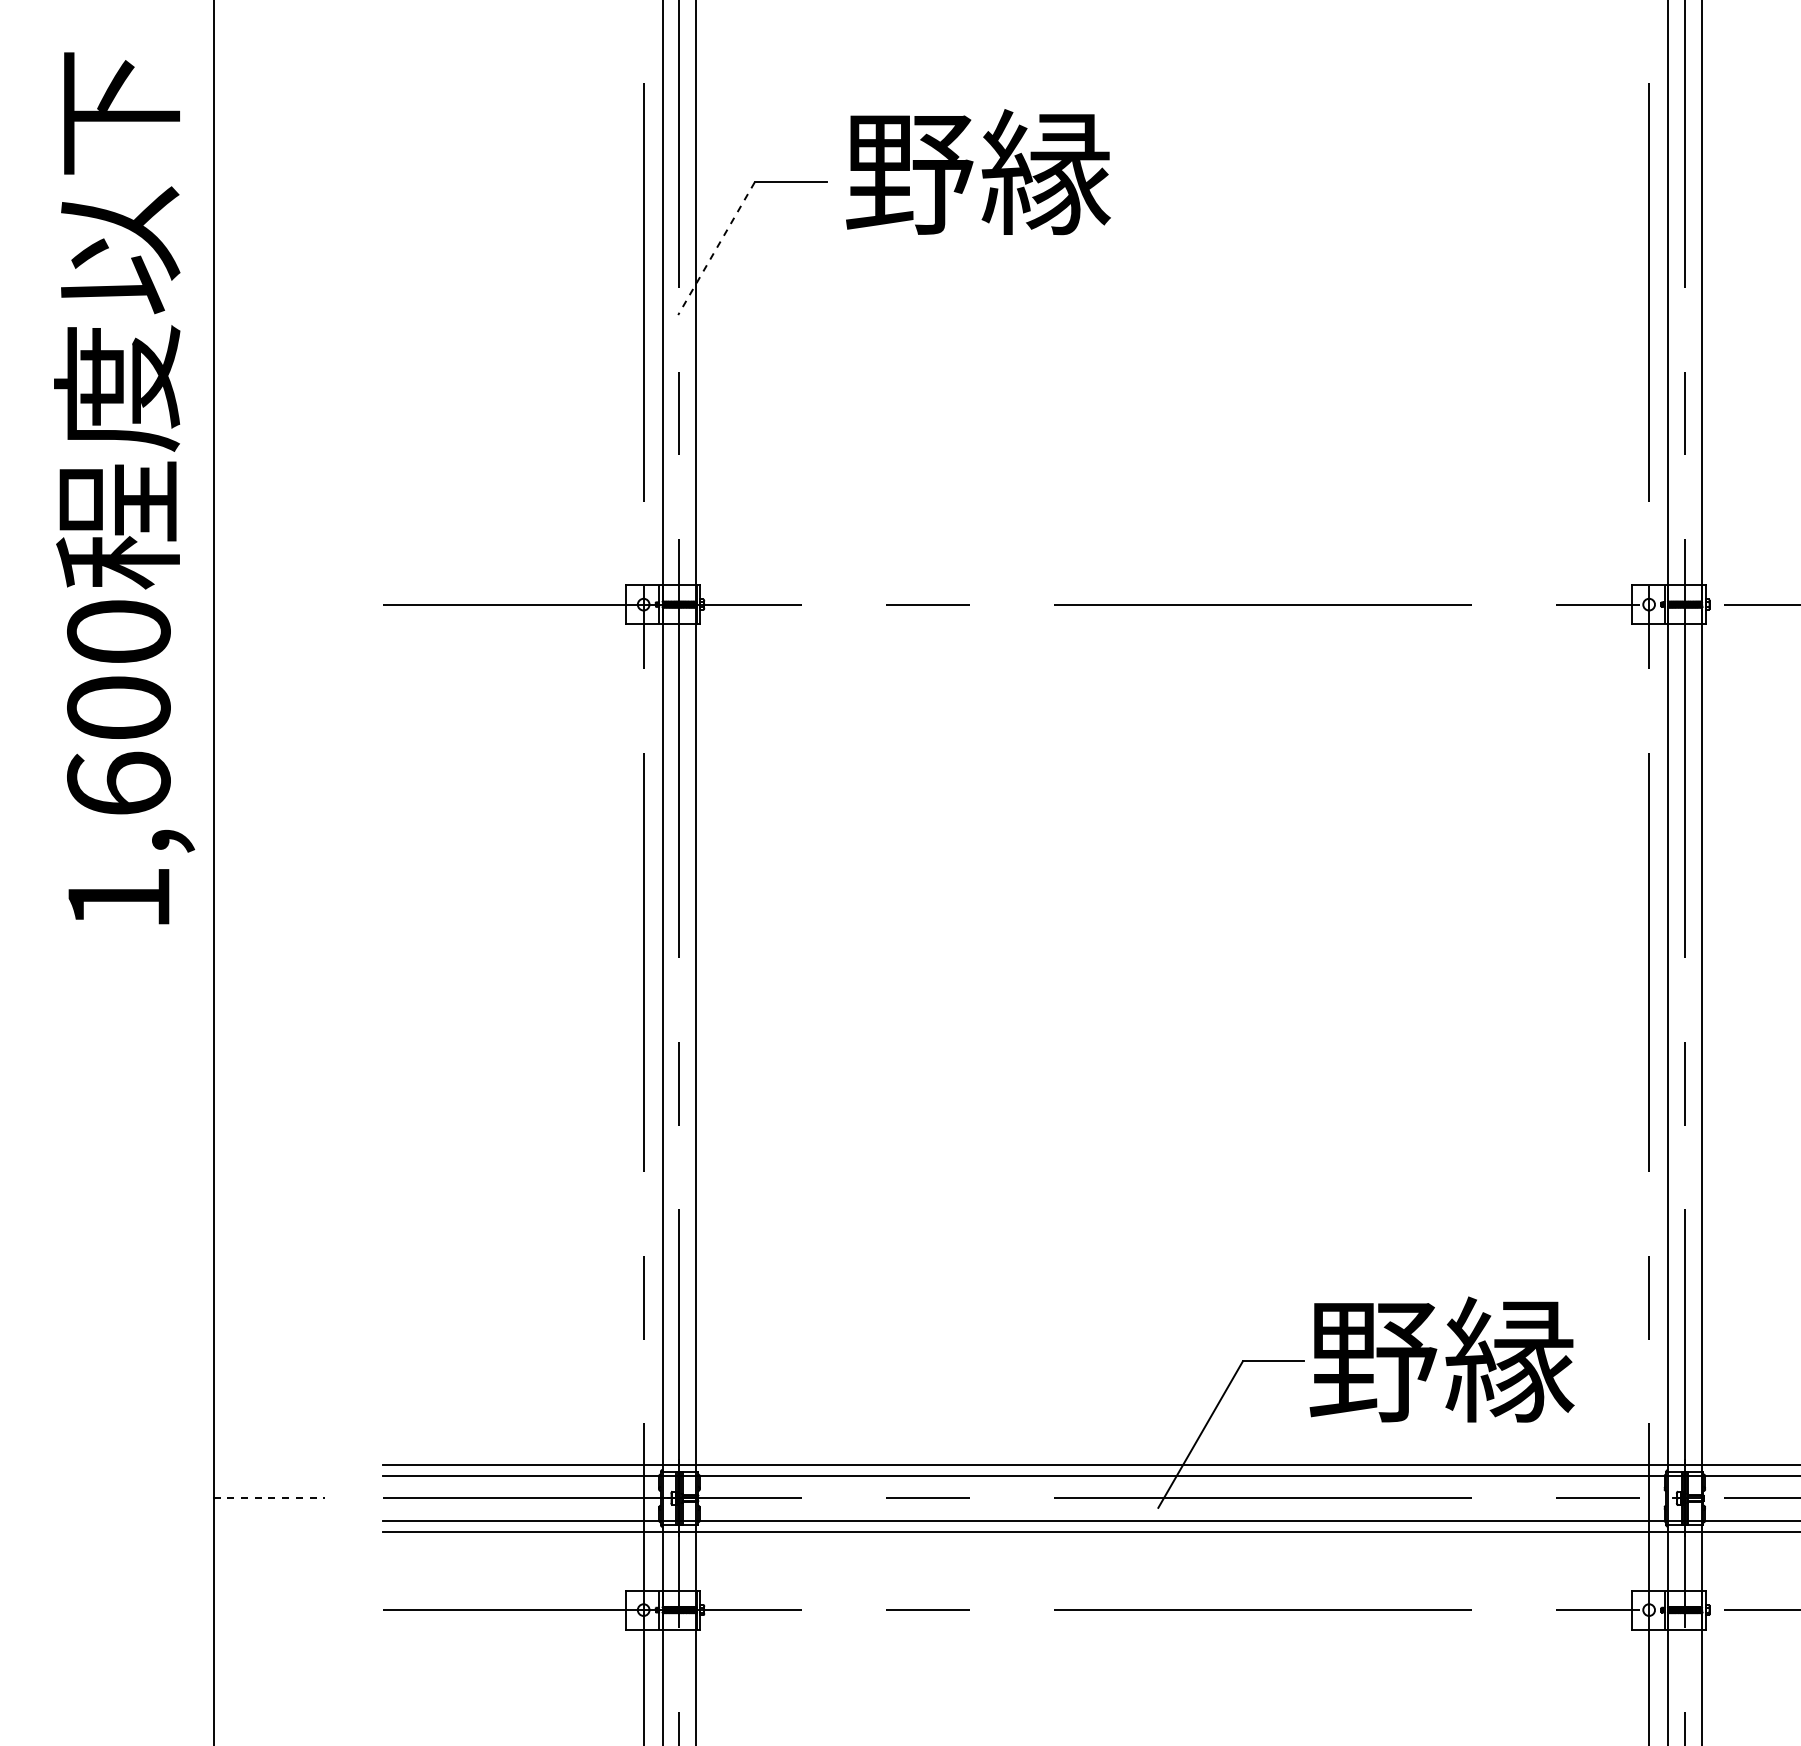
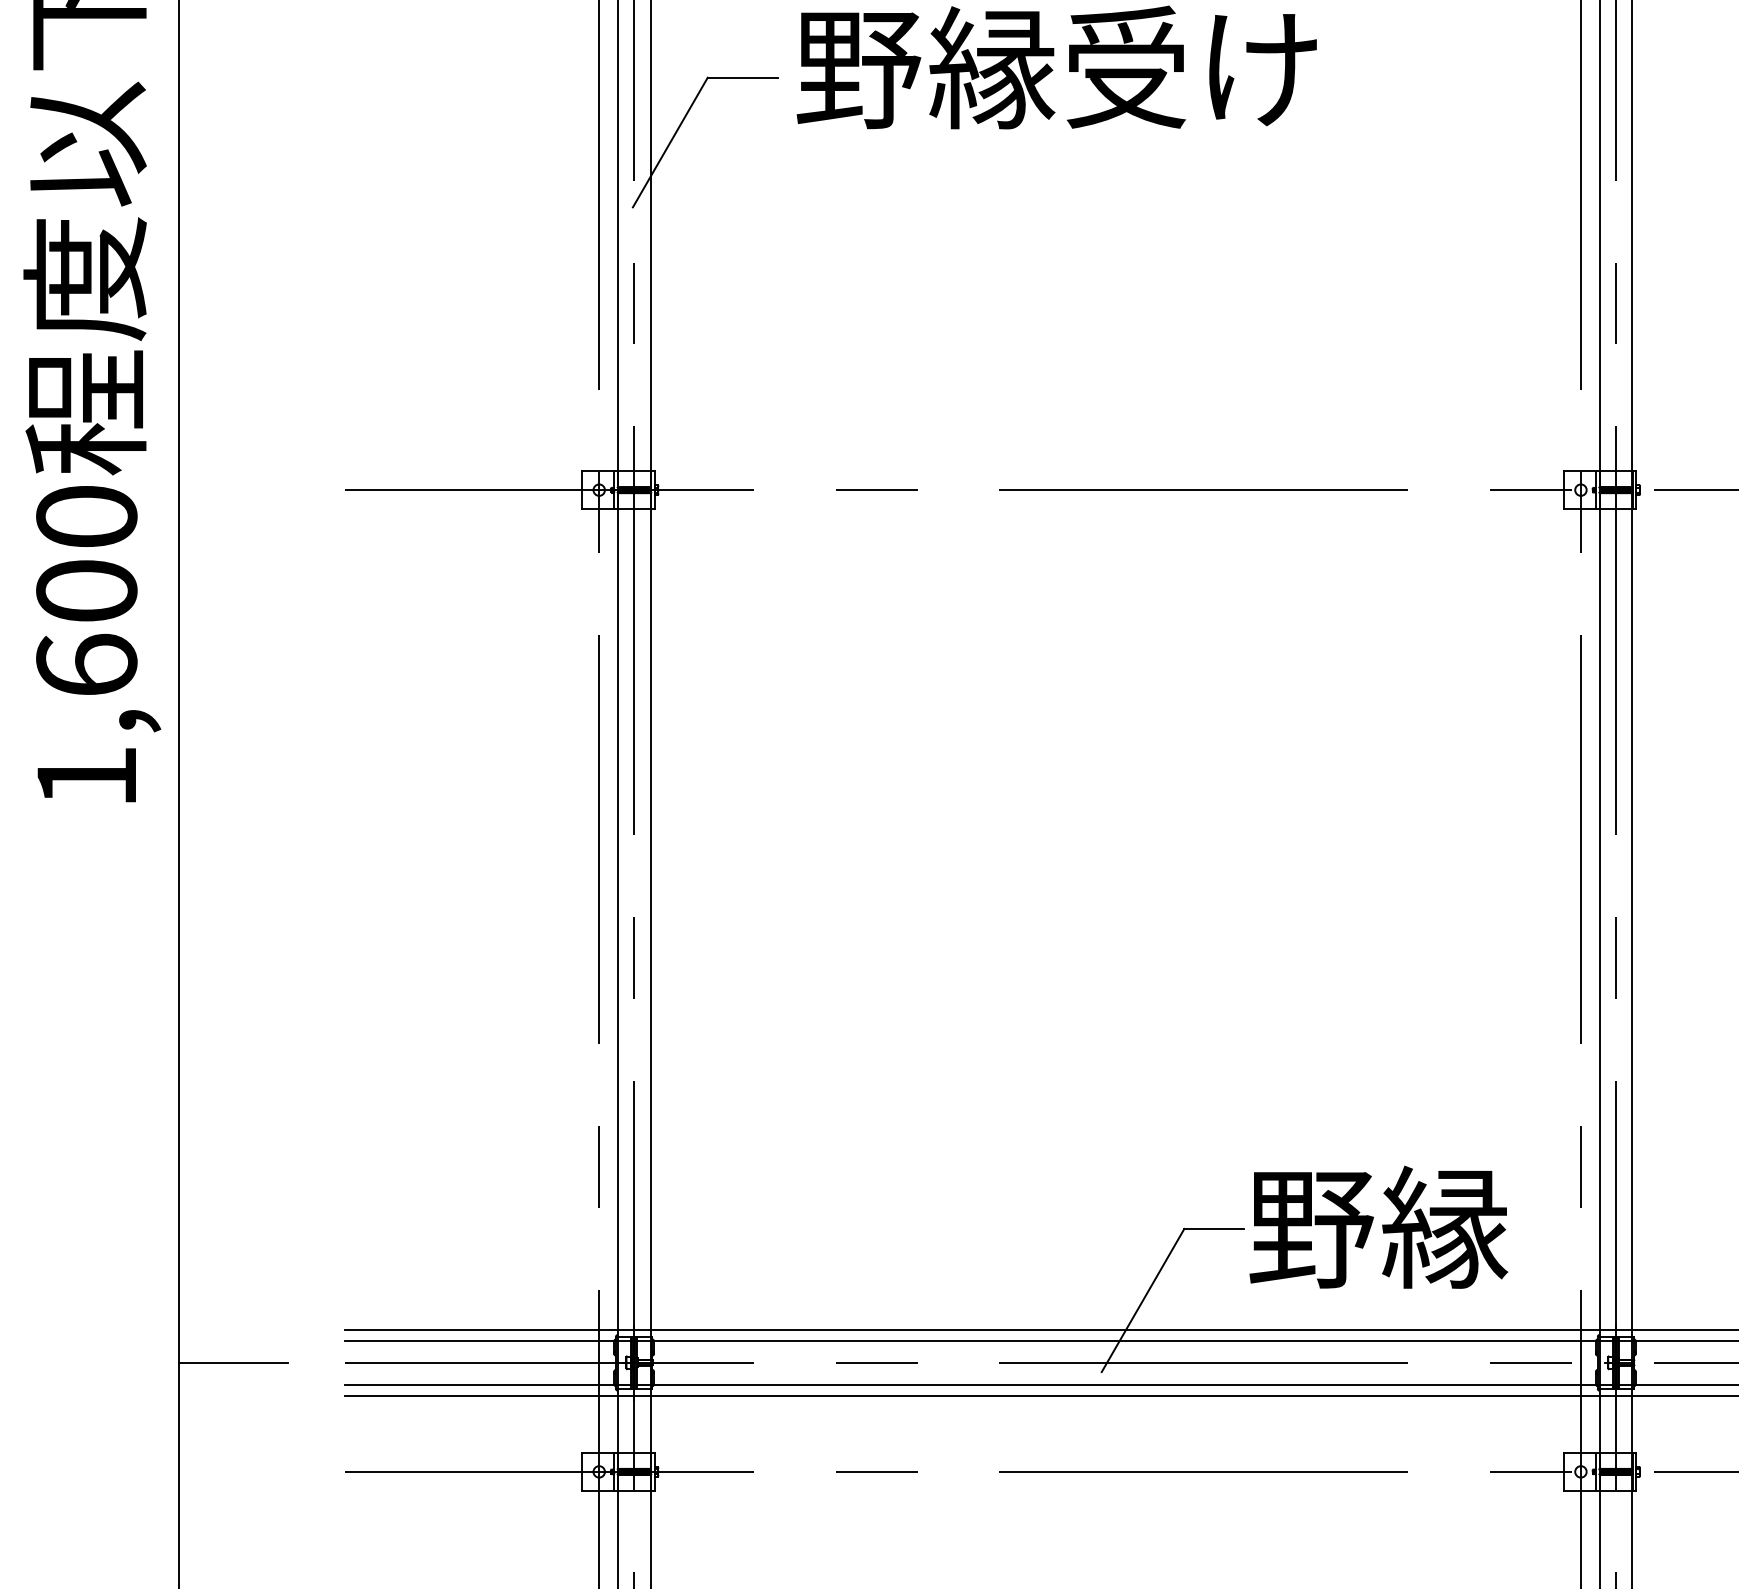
text: (1250, 171) -> (1191, 67), 野縁 -> 野縁受け
line: (716, 248) -> (670, 142), dashed -> solid
line: (269, 1498) -> (233, 1362), dashed -> solid

